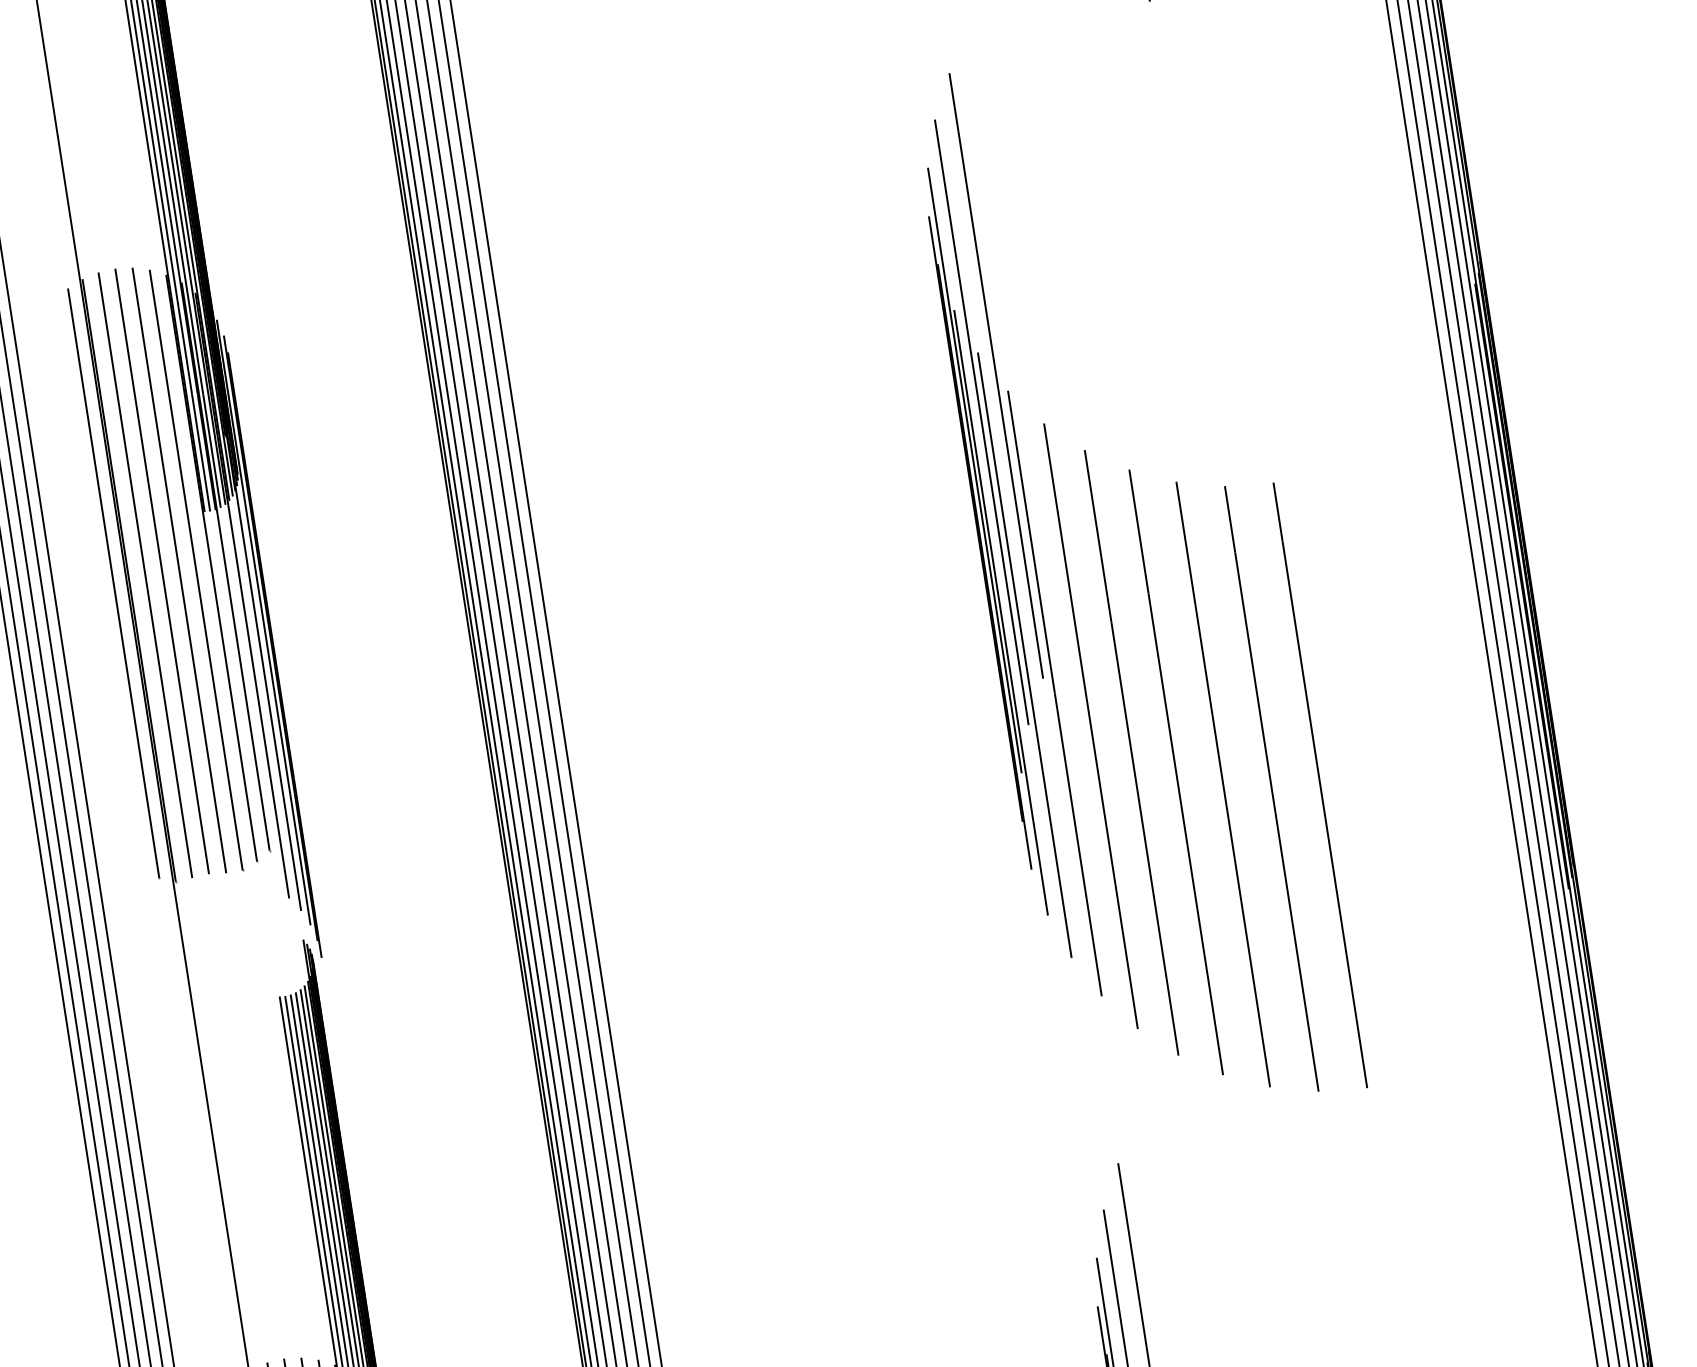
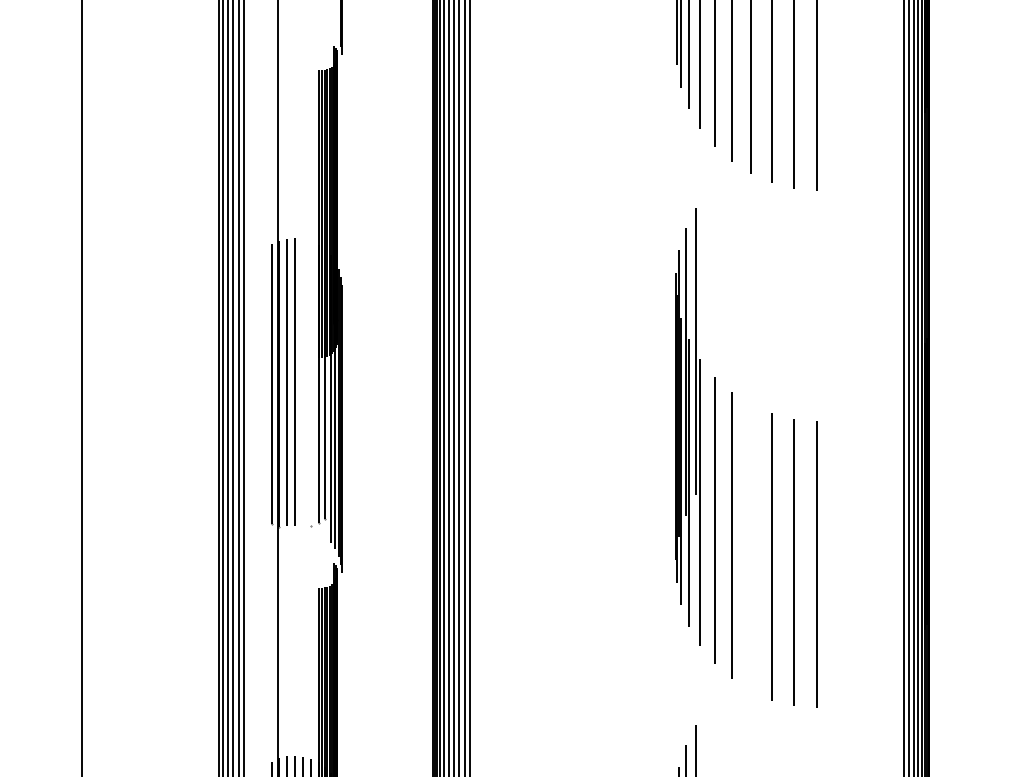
line: (179, 569) -> (303, 382), removed
line: (196, 569) -> (311, 383), removed
line: (1174, 771) -> (750, 547), removed

